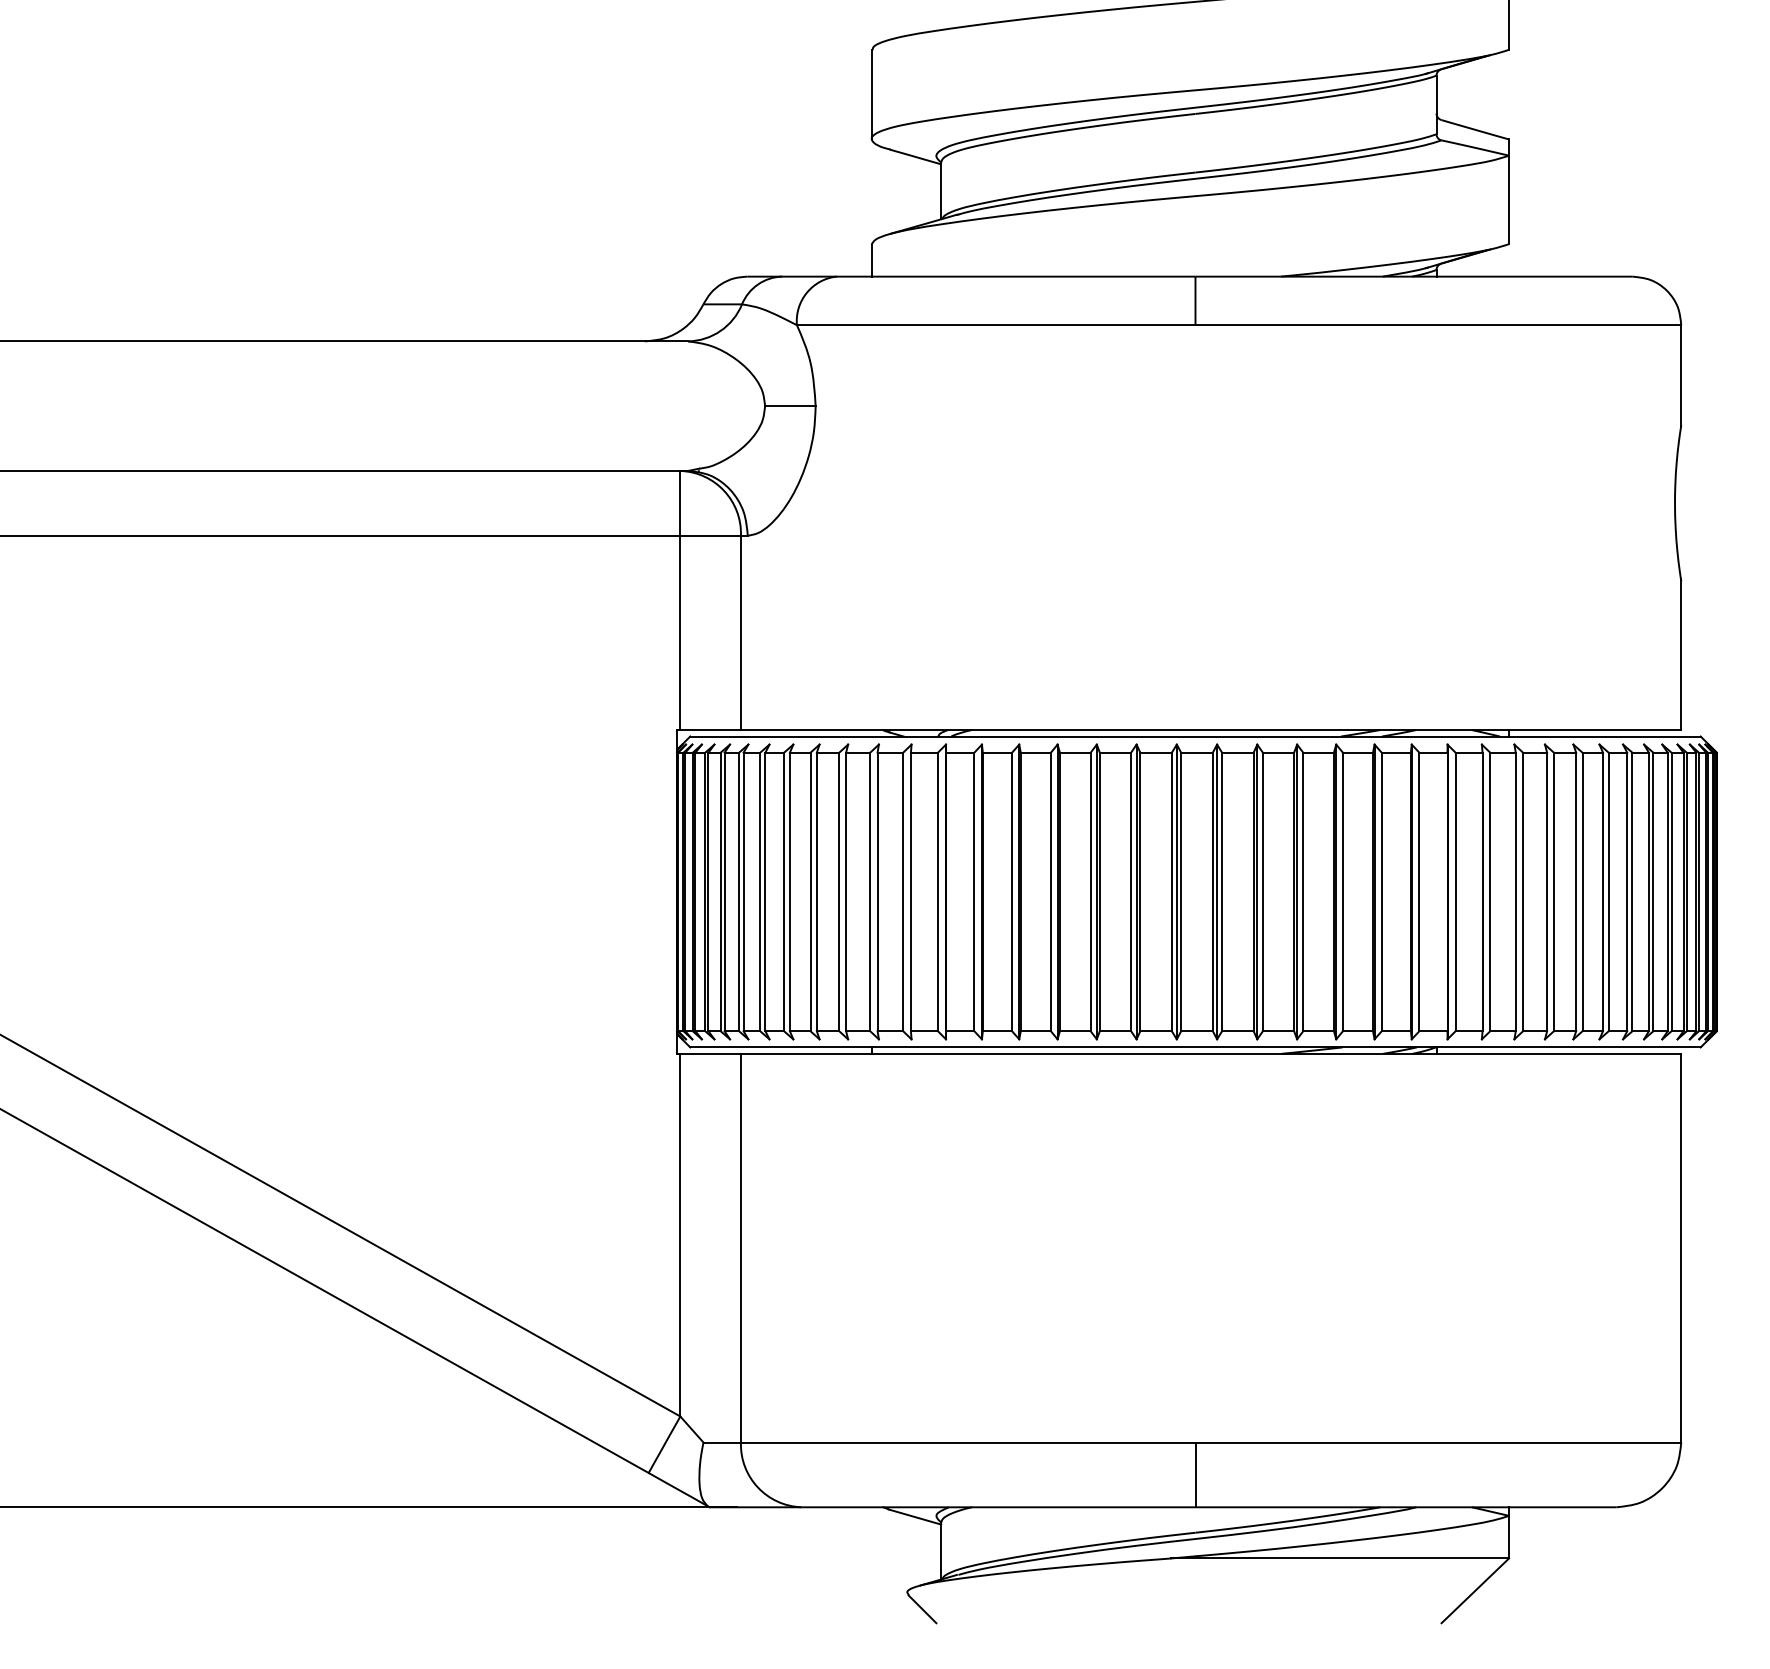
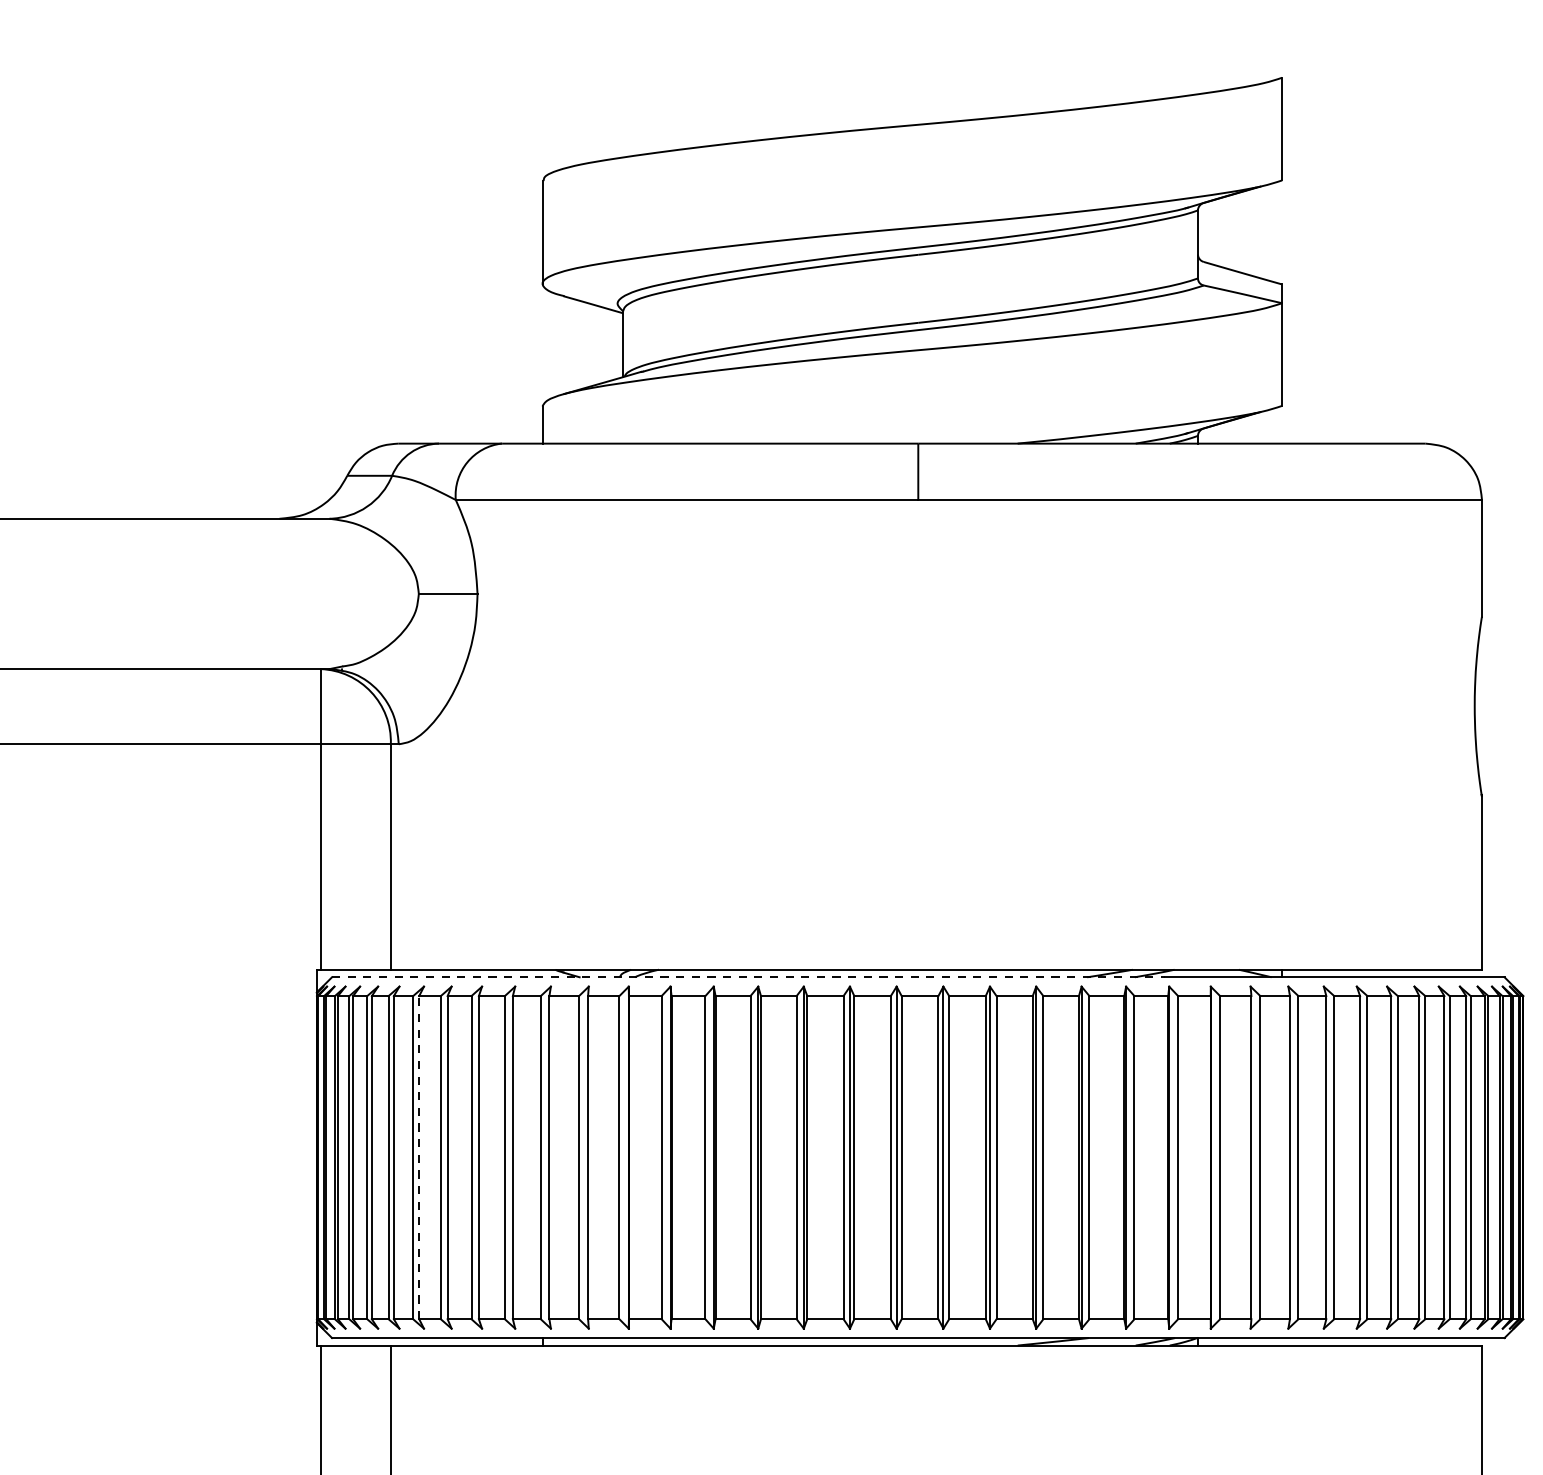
line: (1049, 736) -> (748, 977), solid -> dashed
line: (765, 891) -> (419, 1157), solid -> dashed

